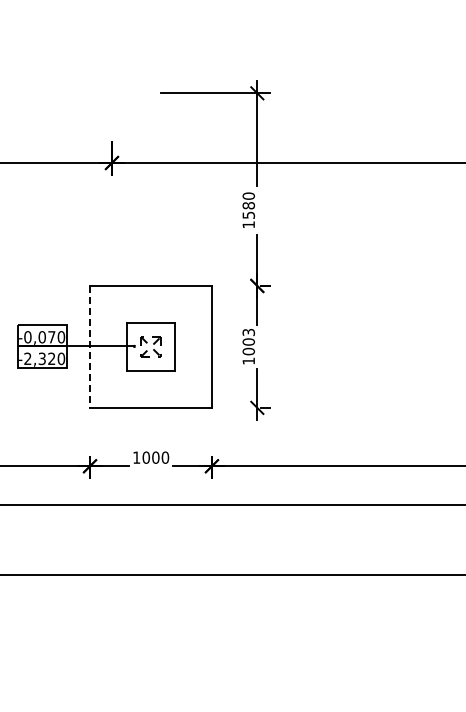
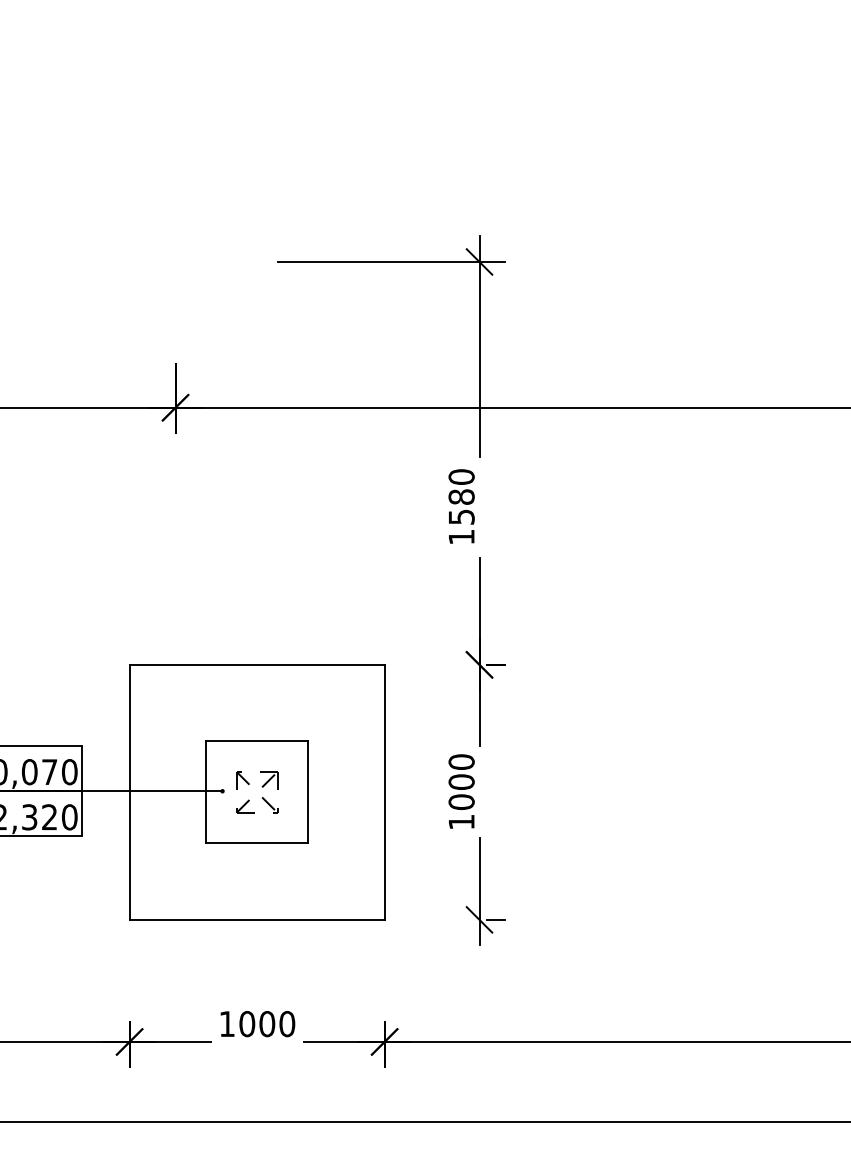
text: (248, 332) -> (461, 762), 1003 -> 1000
line: (90, 346) -> (130, 791), dashed -> solid

